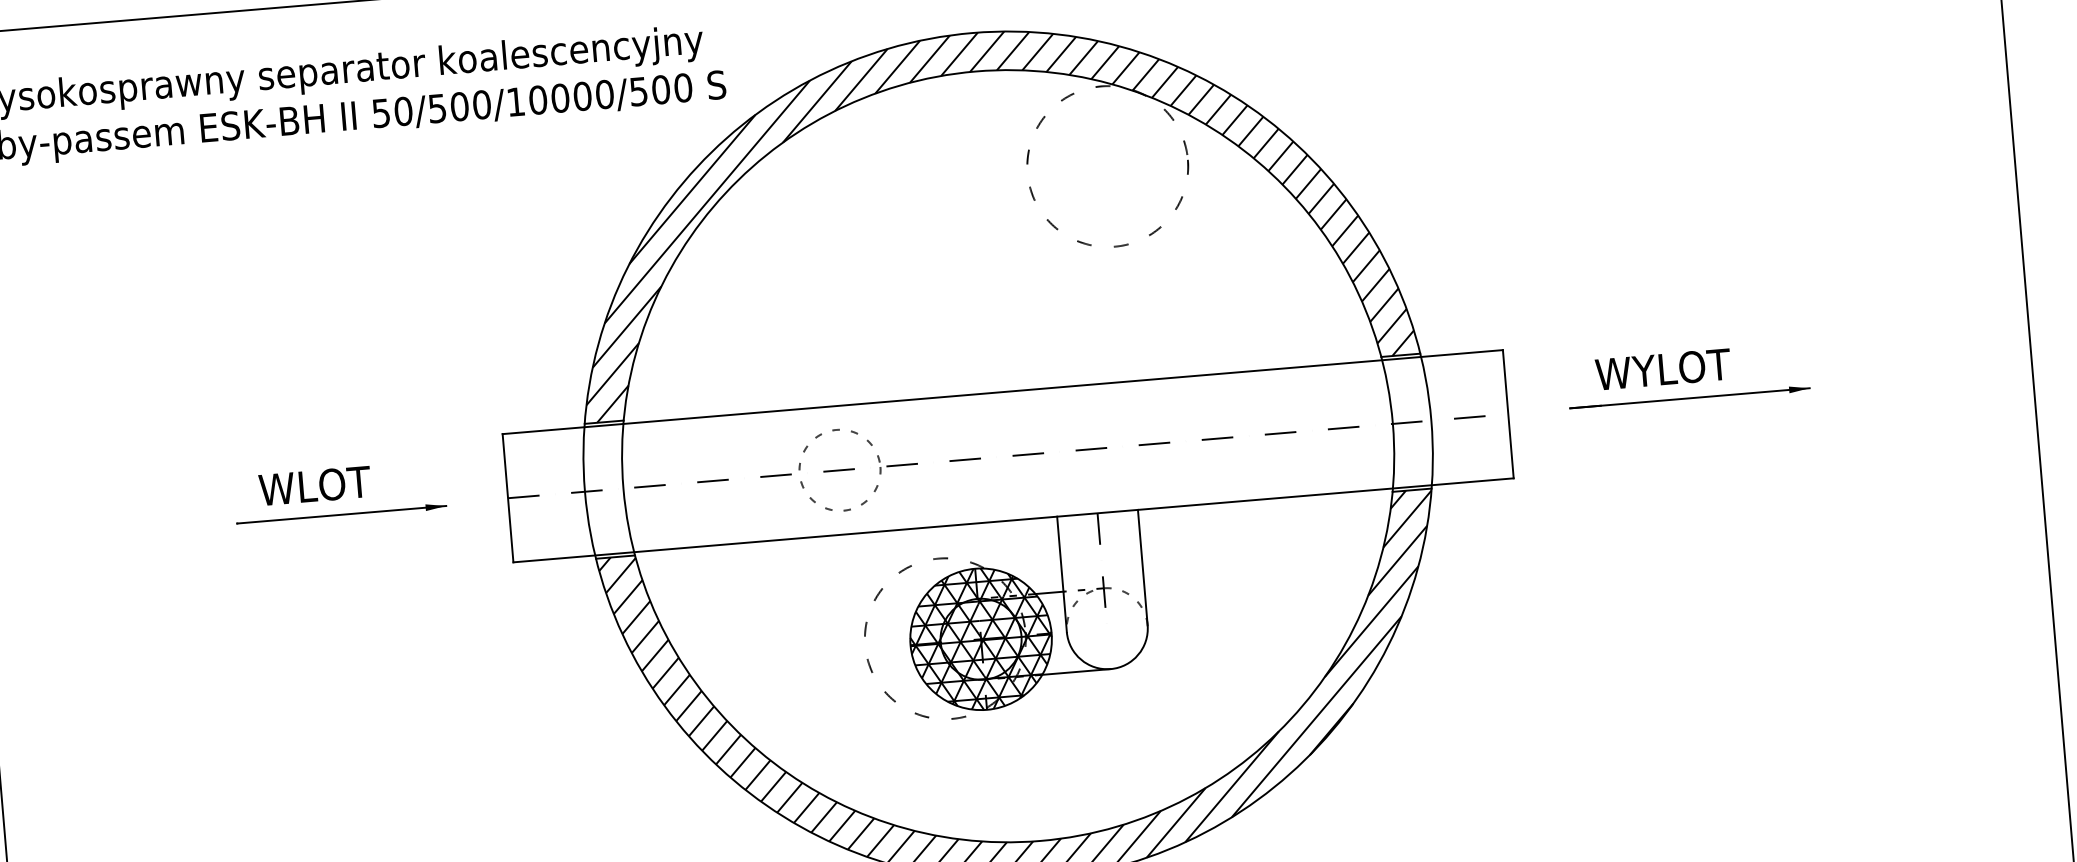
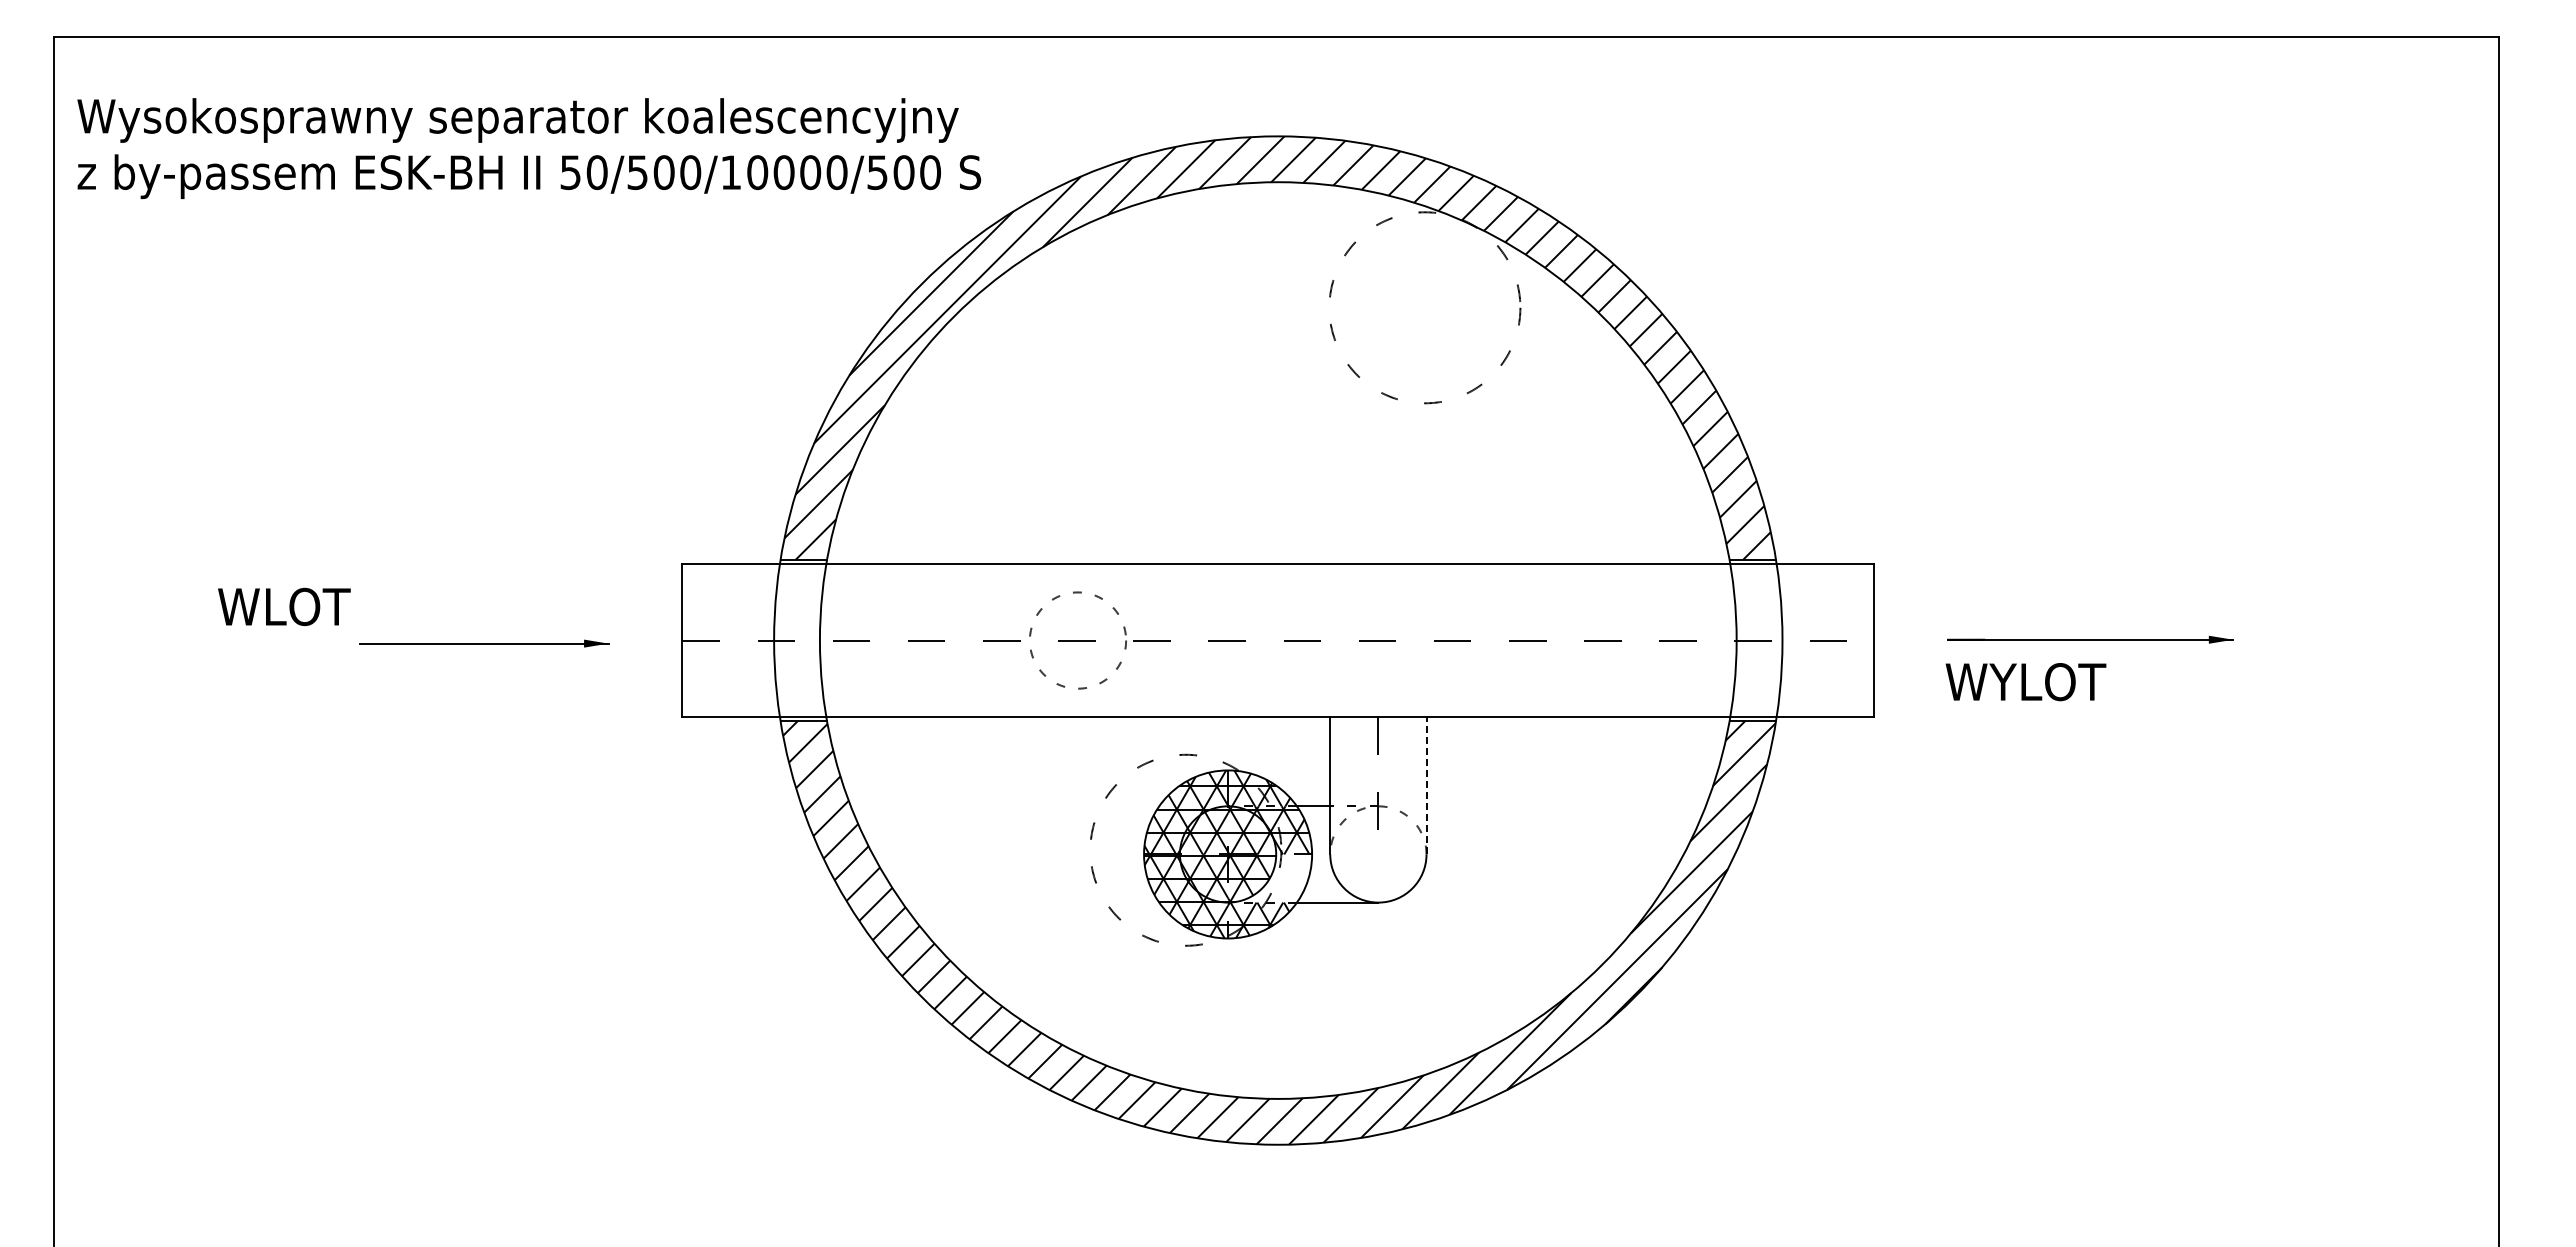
text: (1662, 369) -> (2025, 682), moved
text: (315, 485) -> (284, 606), moved
line: (1142, 567) -> (1426, 785), solid -> dashed
hatch: (1018, 656) -> (1270, 878), removed

